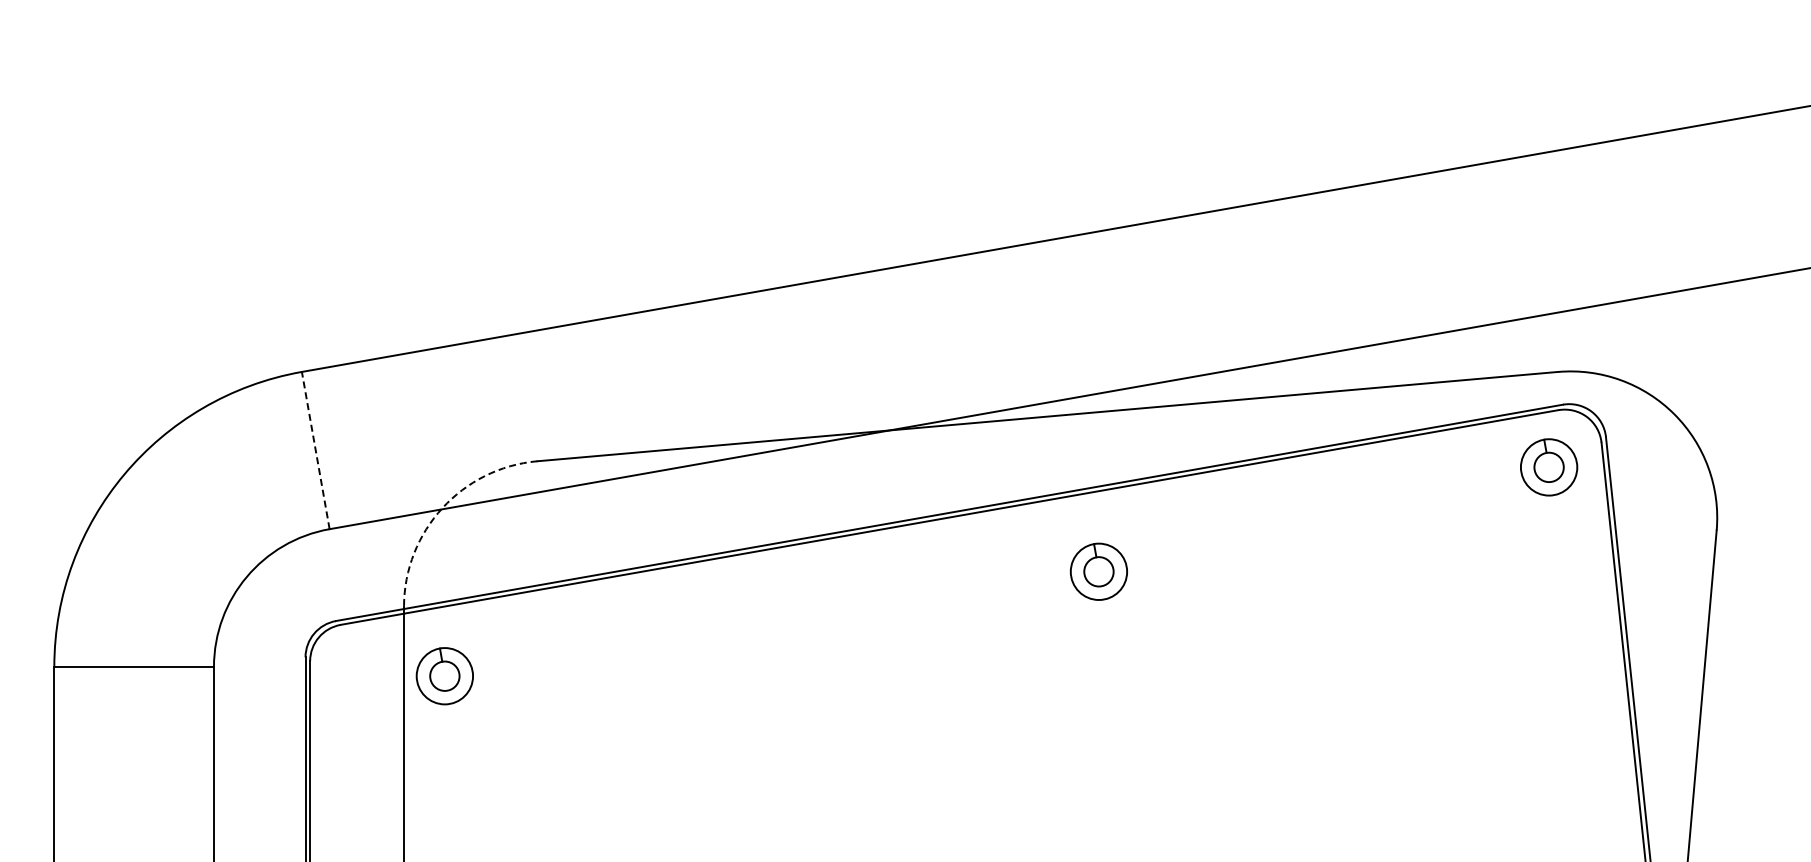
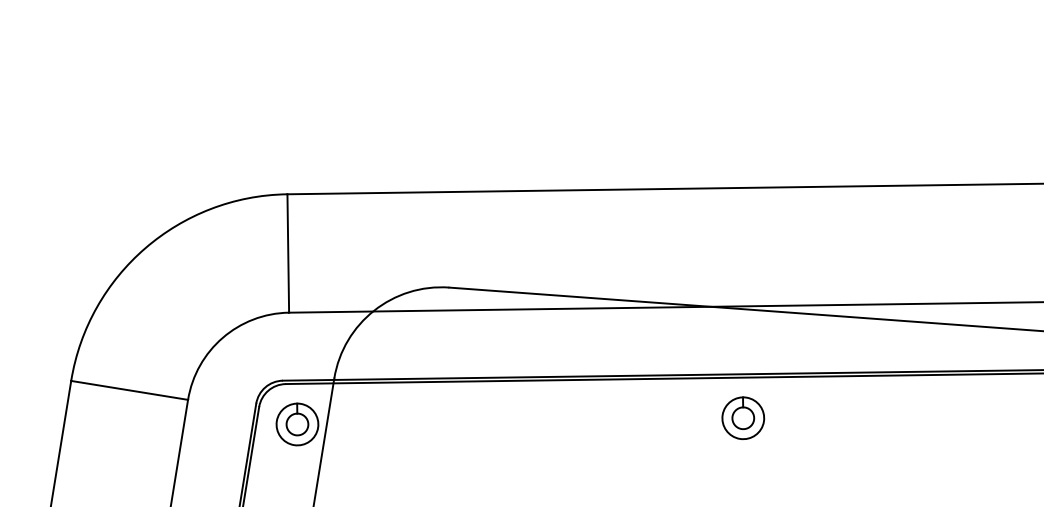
line: (315, 450) -> (288, 253), dashed -> solid
arc: (442, 508) -> (374, 310), dashed -> solid
part: (1098, 571) -> (742, 417), moved
part: (444, 676) -> (297, 424), moved

